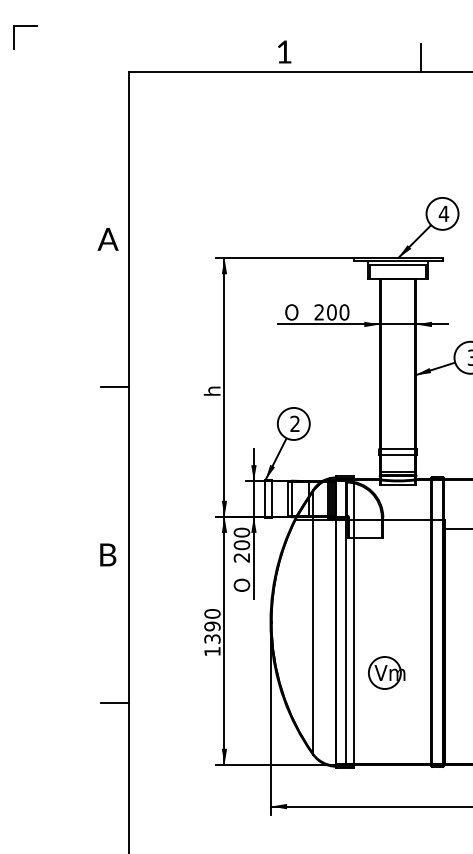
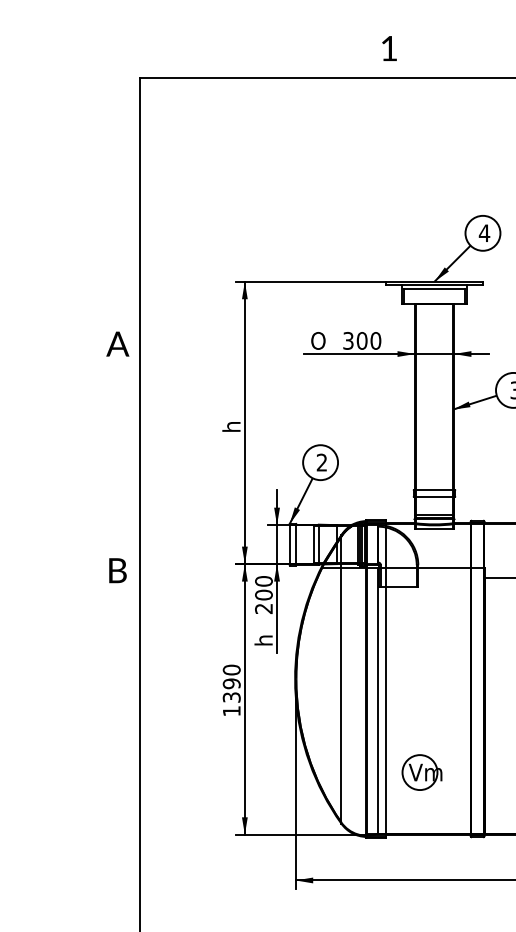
part: (25, 26) -> (27, 28), removed
text: (284, 51) -> (389, 48), moved
line: (421, 57) -> (459, 62), removed
text: (107, 238) -> (117, 343), moved
text: (319, 312) -> (348, 340), 200 -> 300
line: (115, 387) -> (125, 422), removed
text: (107, 554) -> (117, 570), moved
text: (241, 584) -> (263, 638), O -> h
part: (386, 672) -> (421, 772), moved
line: (115, 703) -> (125, 767), removed

